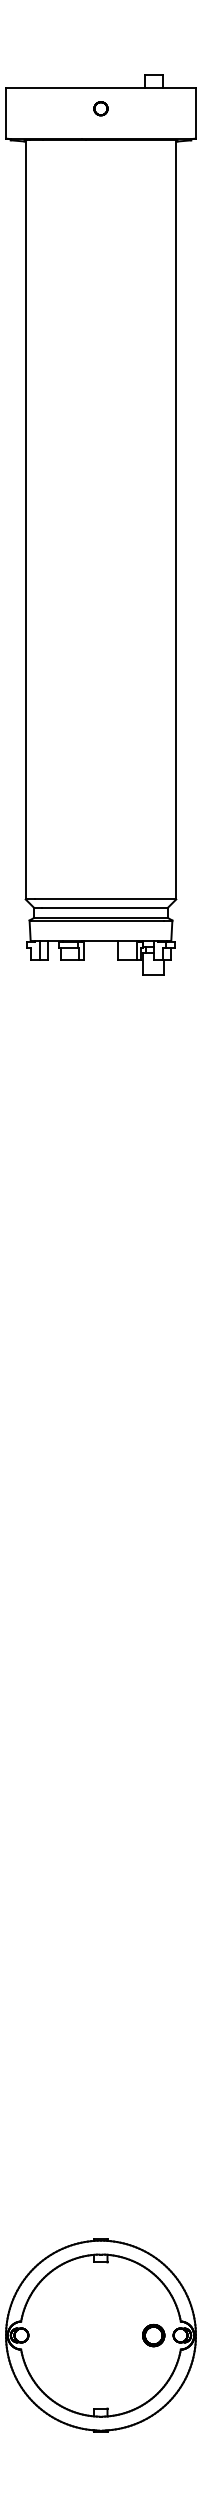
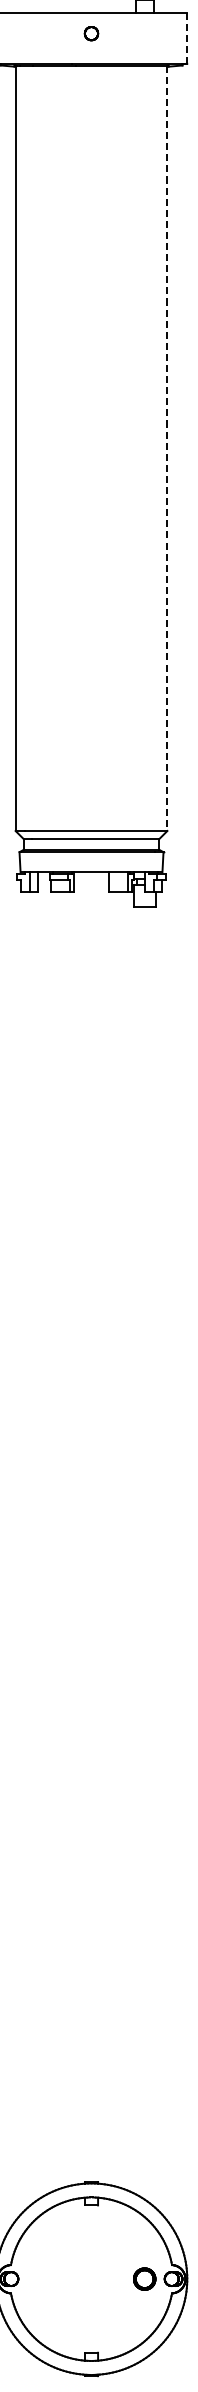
line: (195, 113) -> (186, 38), solid -> dashed
line: (176, 519) -> (167, 447), solid -> dashed

